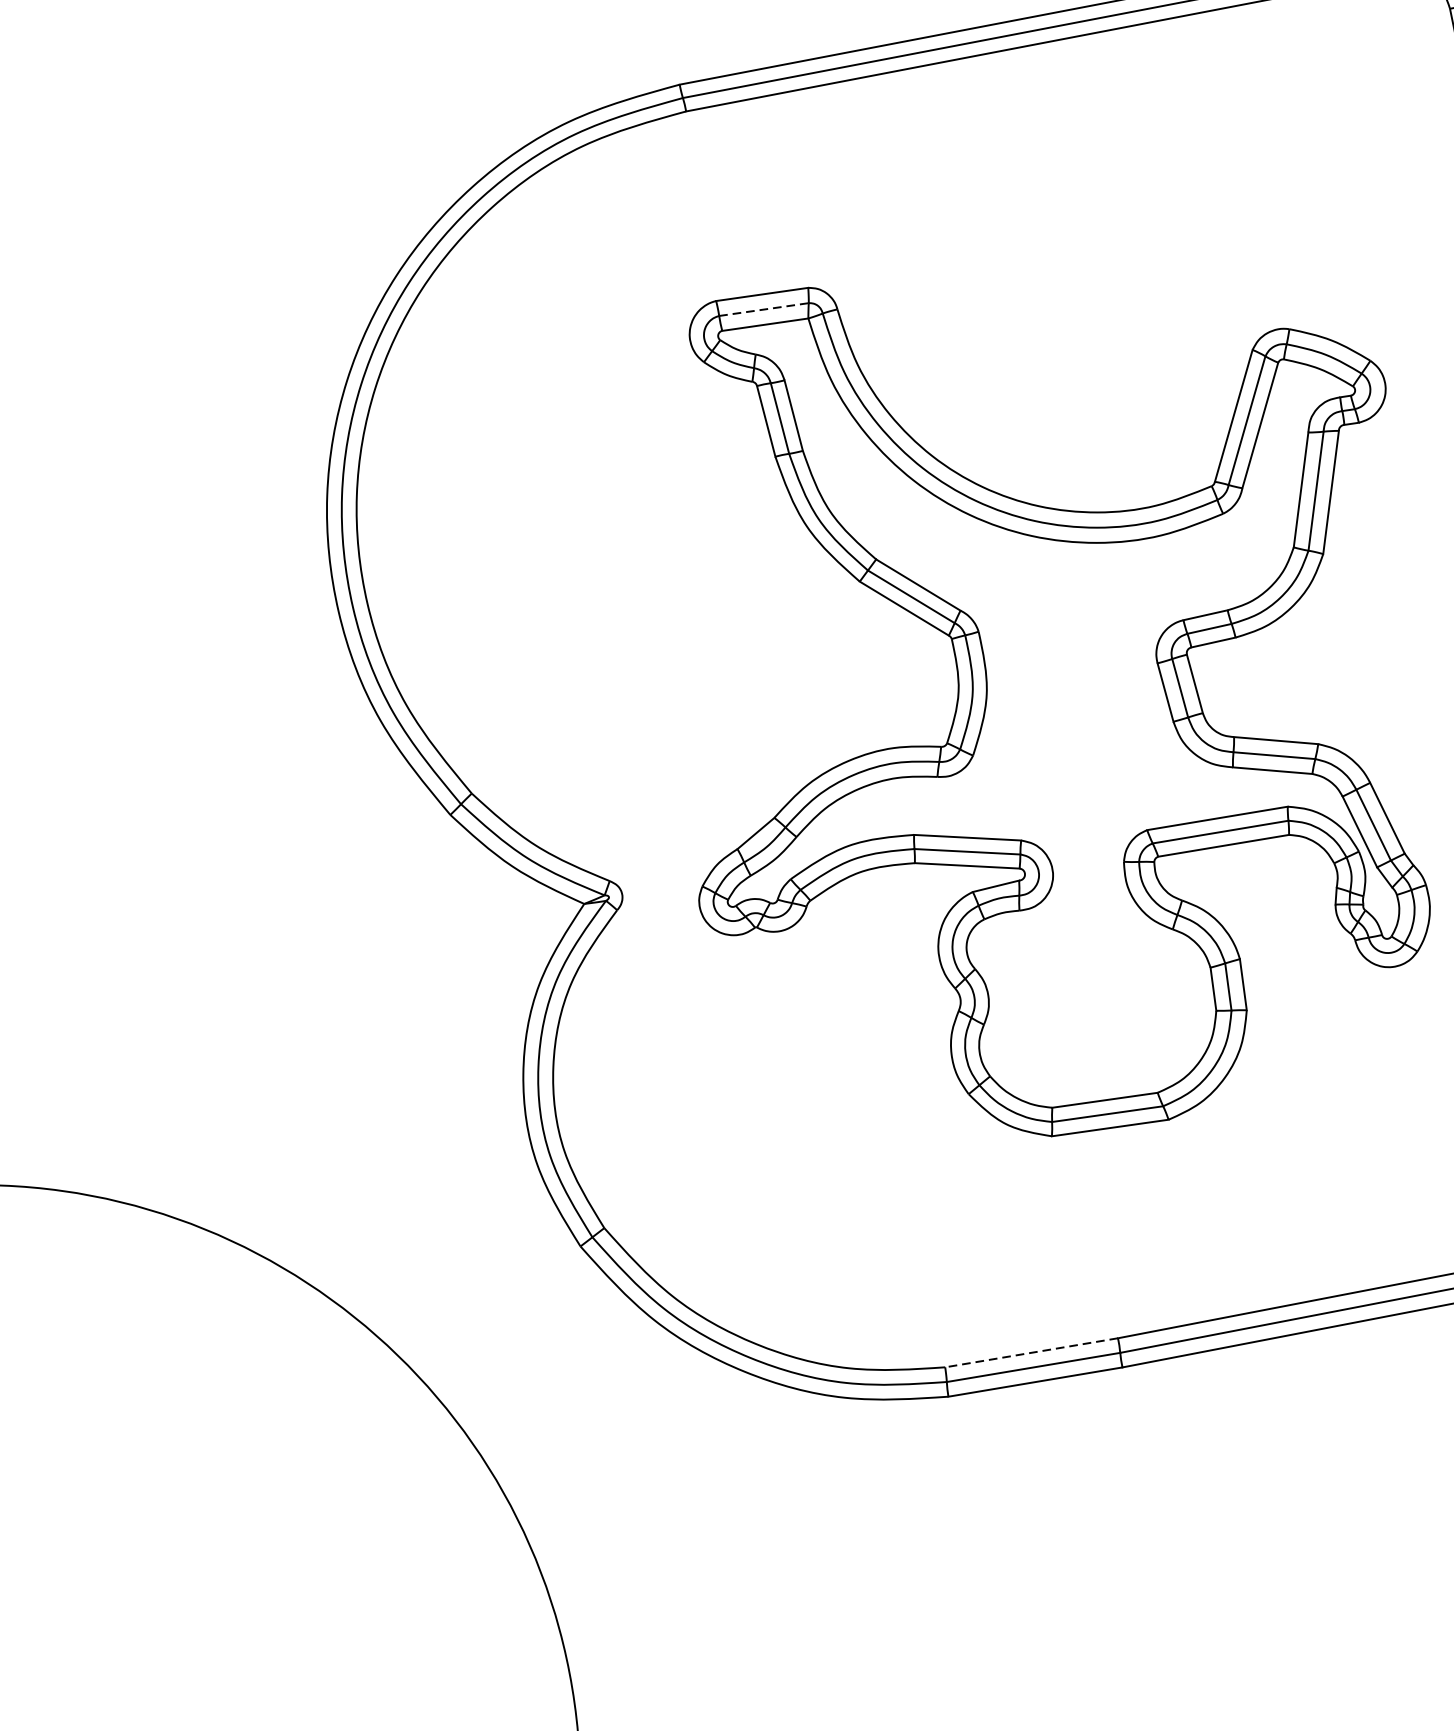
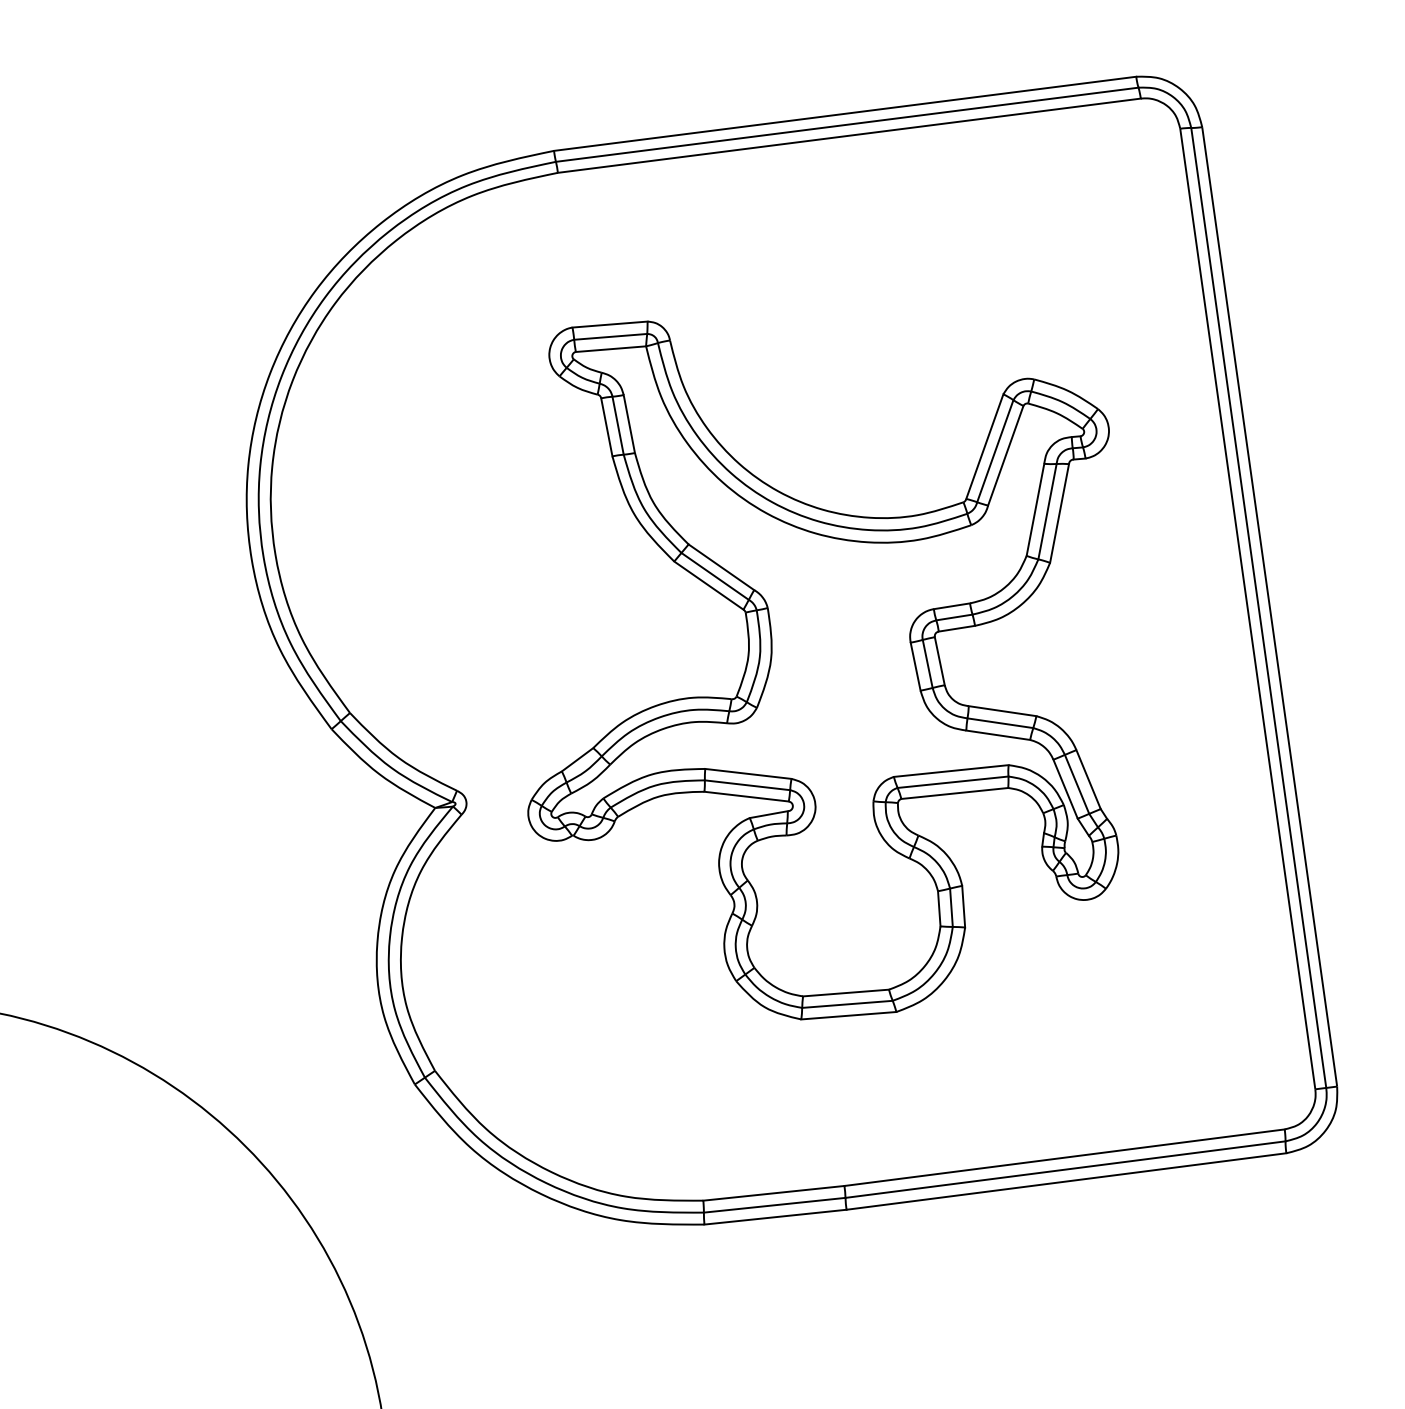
line: (763, 309) -> (610, 336), dashed -> solid
line: (1031, 1353) -> (773, 1193), dashed -> solid

